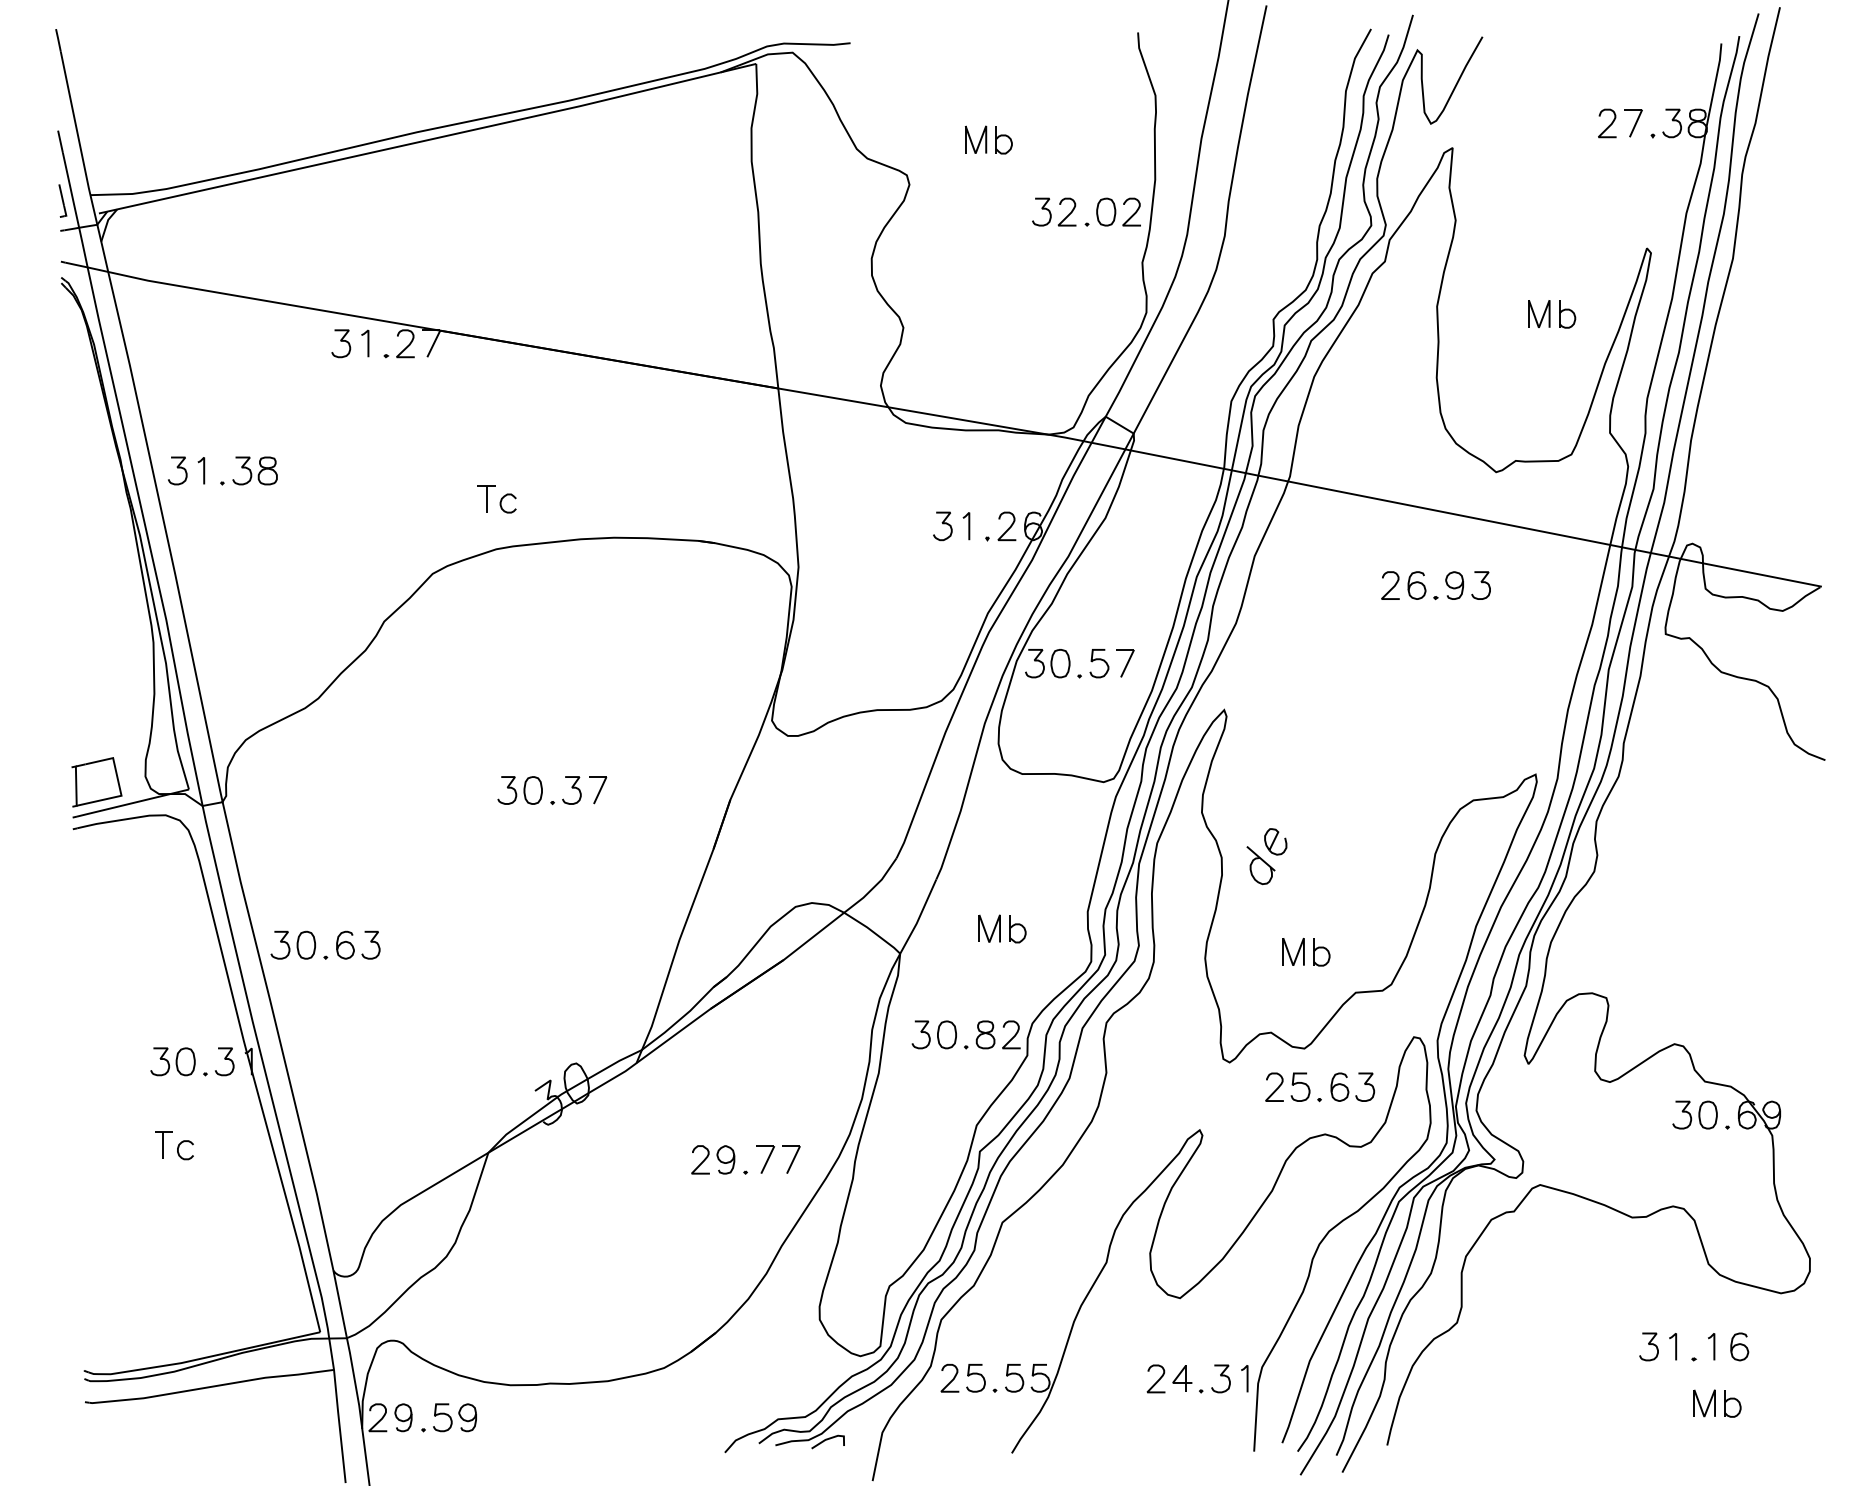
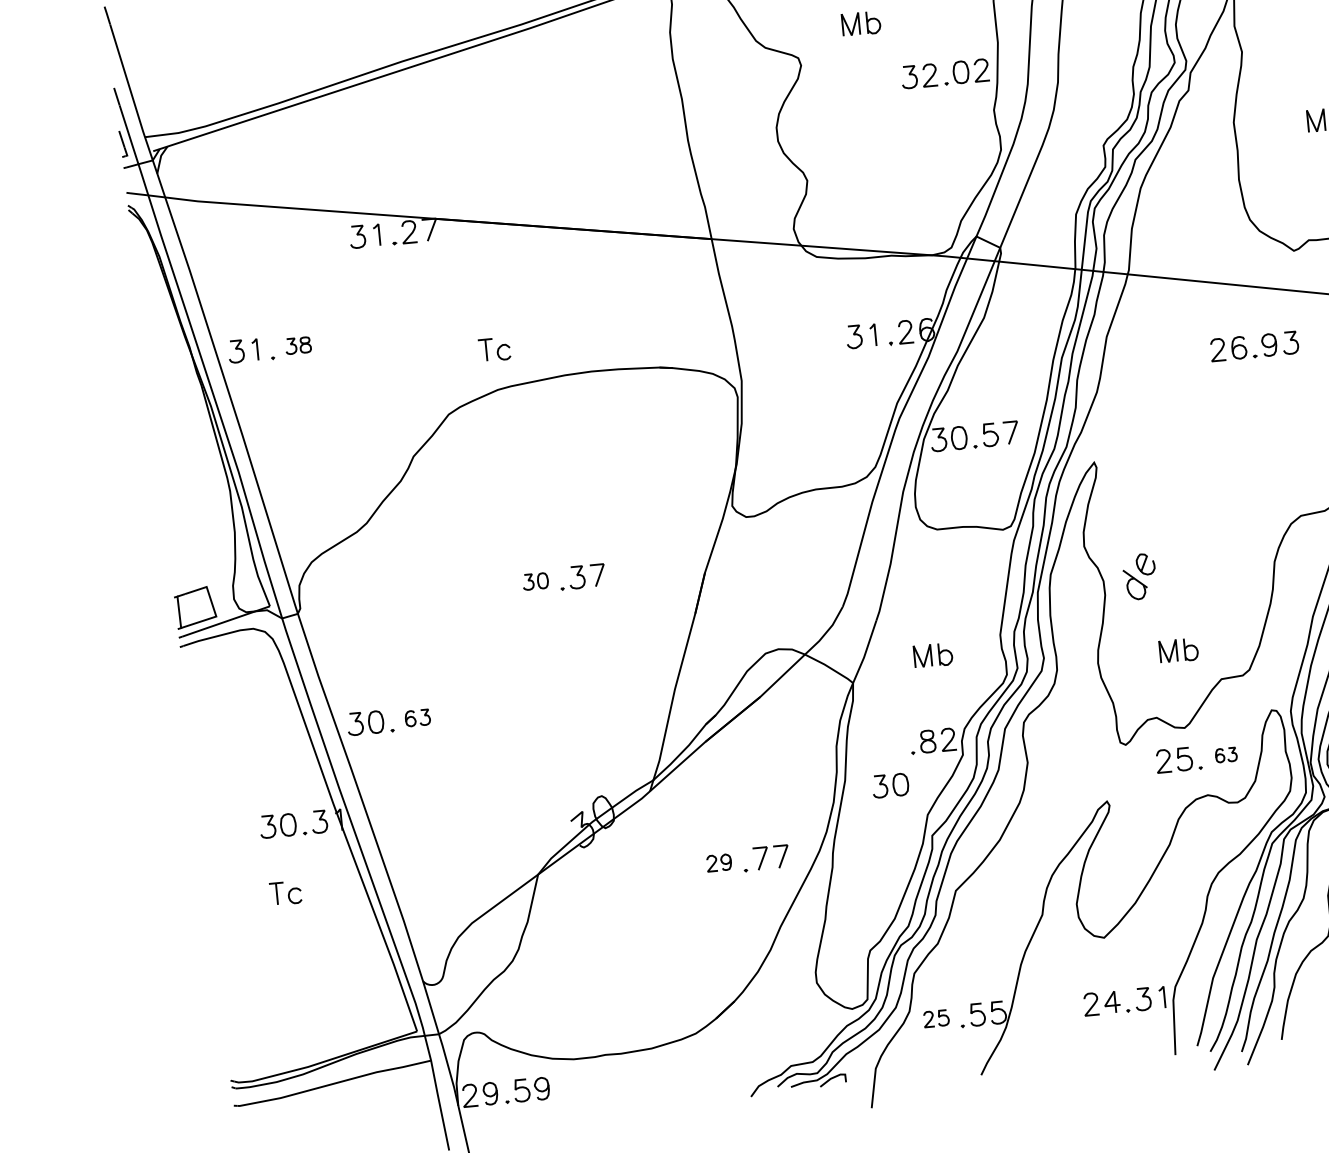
part: (254, 470) -> (297, 345), size x0.7
part: (519, 790) -> (535, 581), size x0.7
part: (358, 944) -> (417, 717), size x0.7
part: (933, 1034) -> (889, 785), moved
part: (1352, 1086) -> (1226, 754), size x0.6
part: (713, 1159) -> (719, 862), size x0.7
part: (962, 1377) -> (935, 1018), size x0.7

